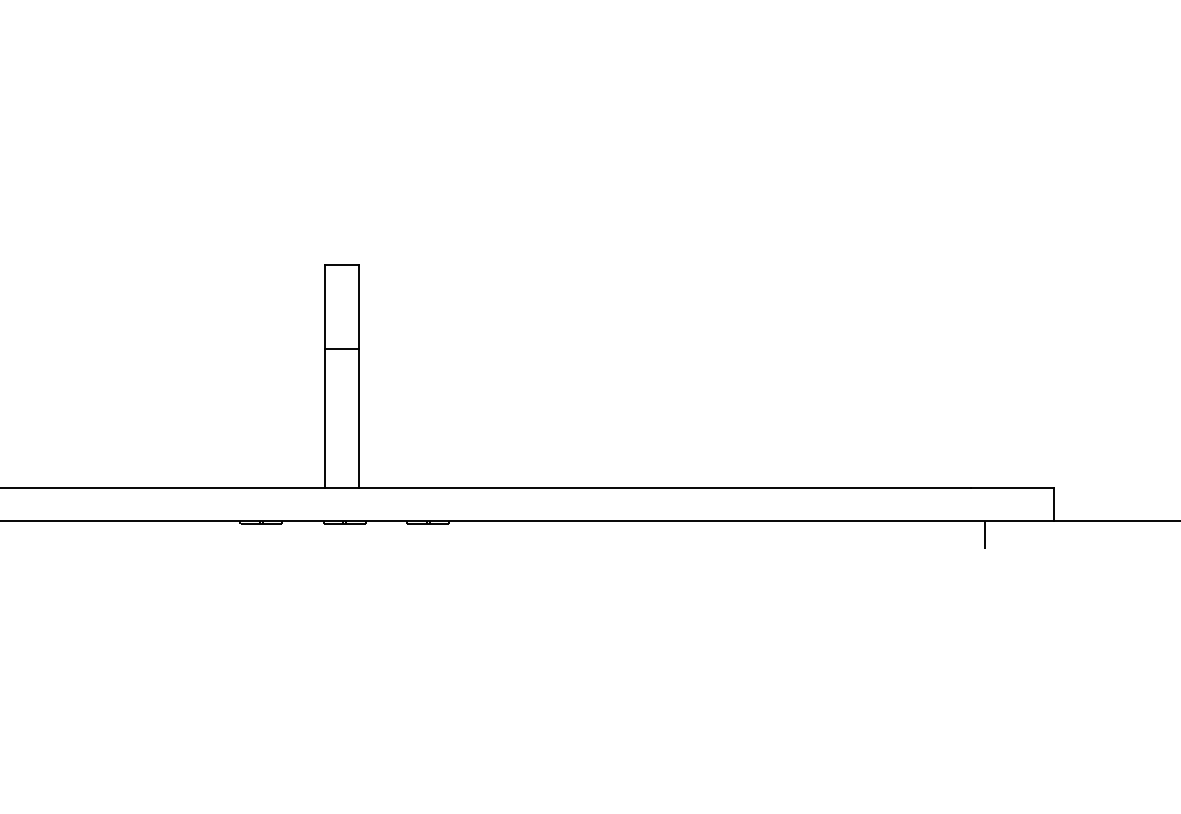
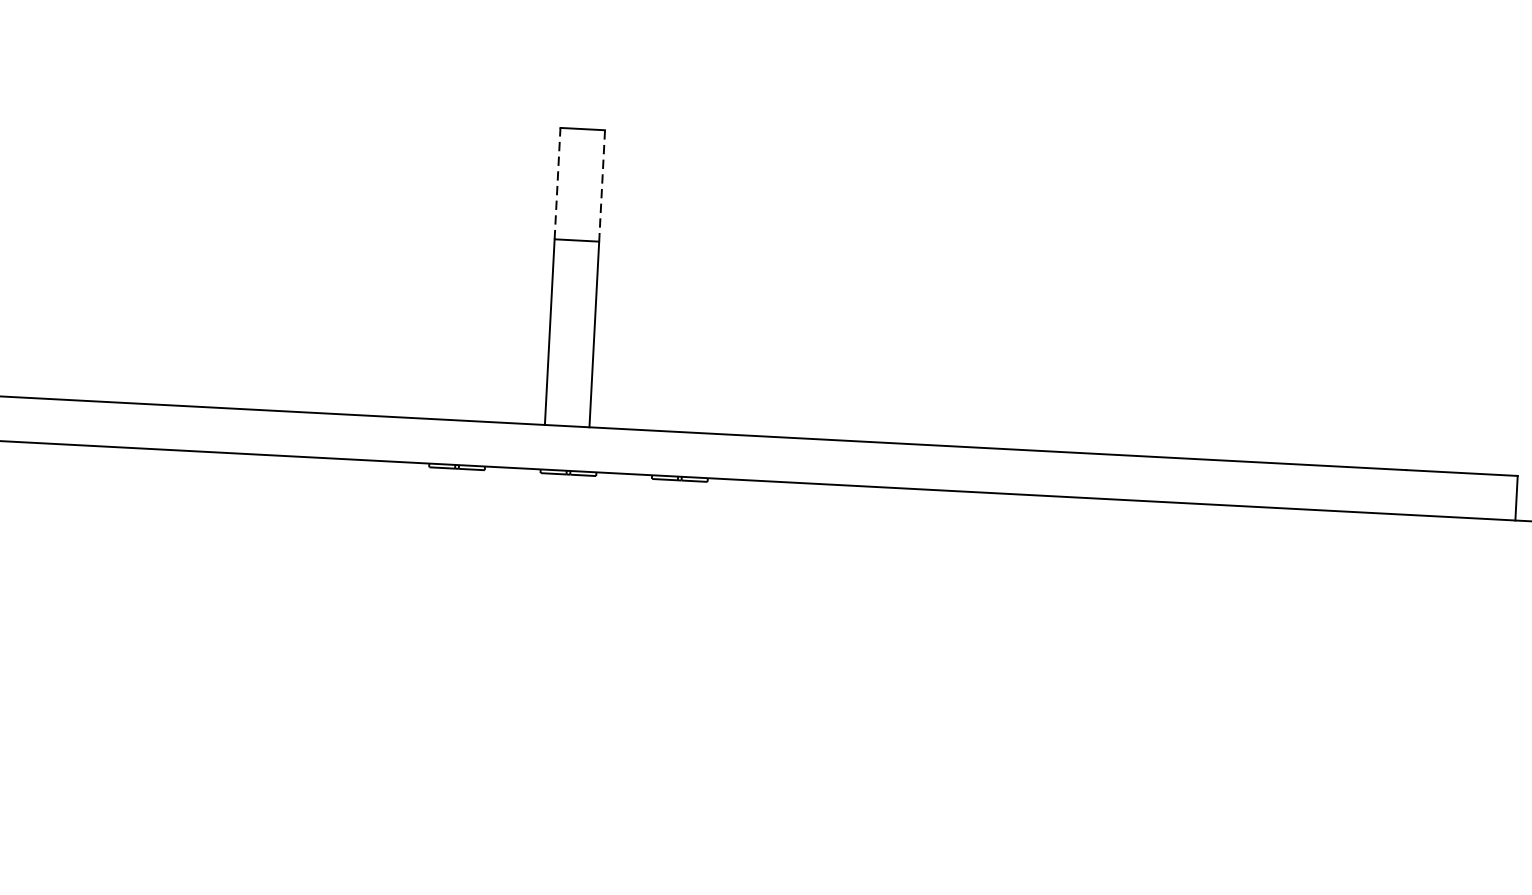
line: (325, 306) -> (558, 183), solid -> dashed
line: (358, 306) -> (602, 185), solid -> dashed
line: (984, 535) -> (1421, 534), removed

